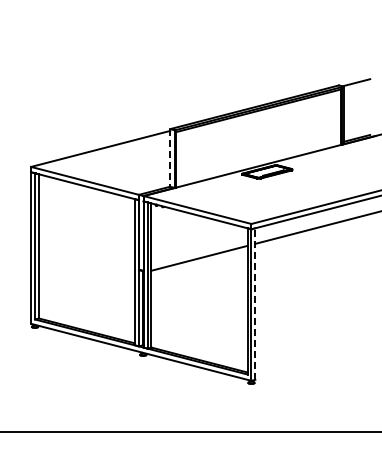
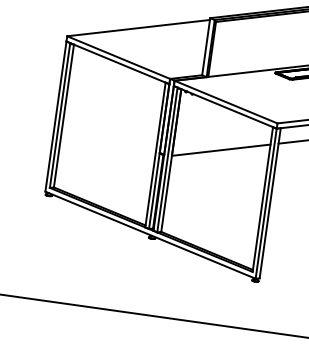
line: (170, 157) -> (206, 46), dashed -> solid
line: (255, 304) -> (270, 203), dashed -> solid

